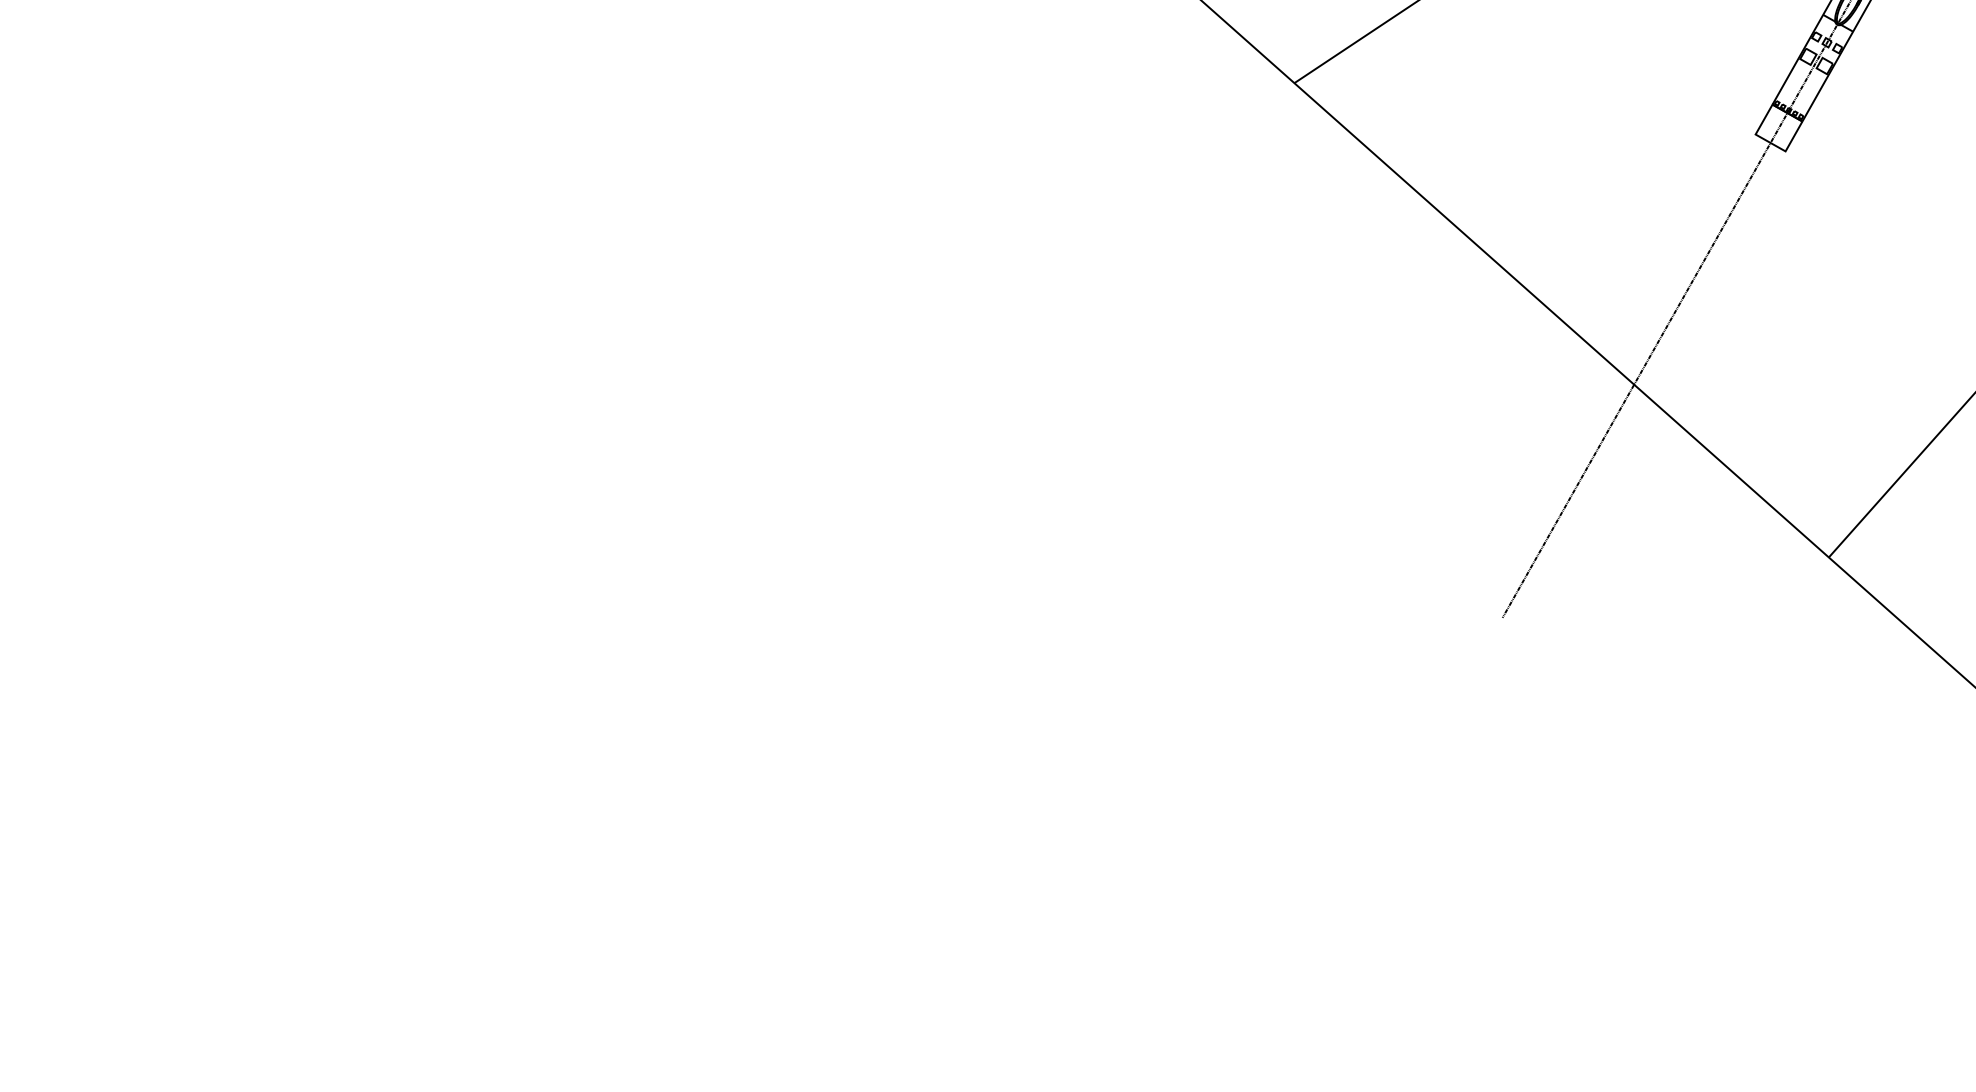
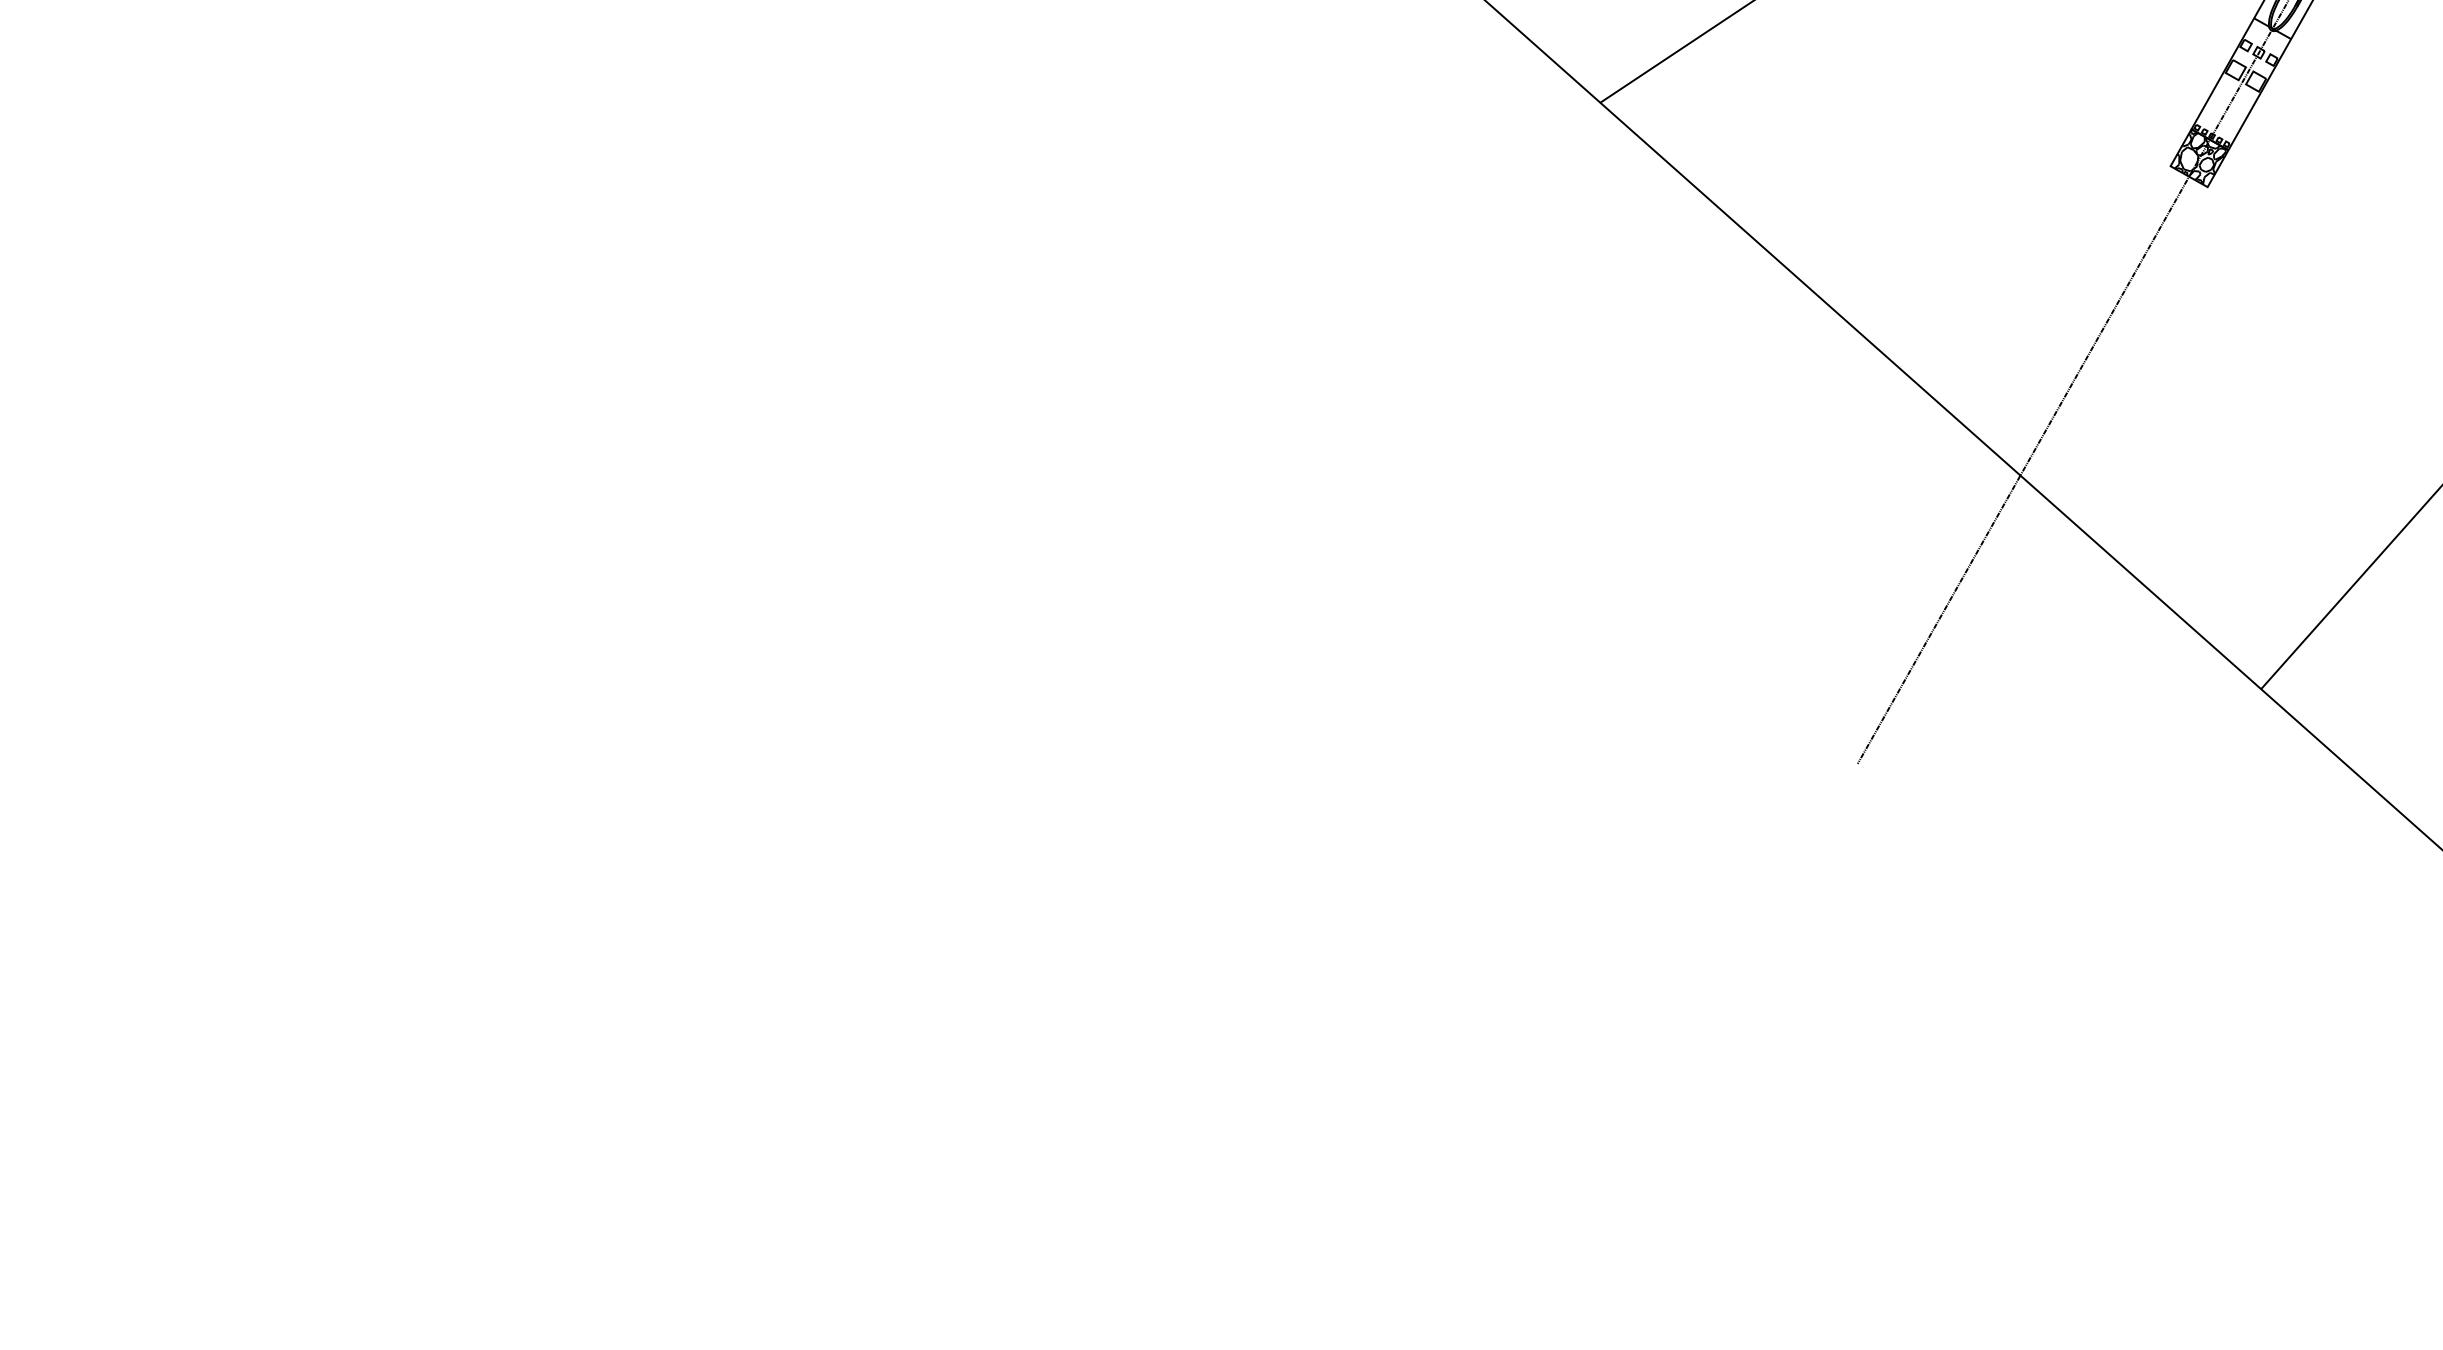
hatch: (1779, 126) -> (2200, 156), added

